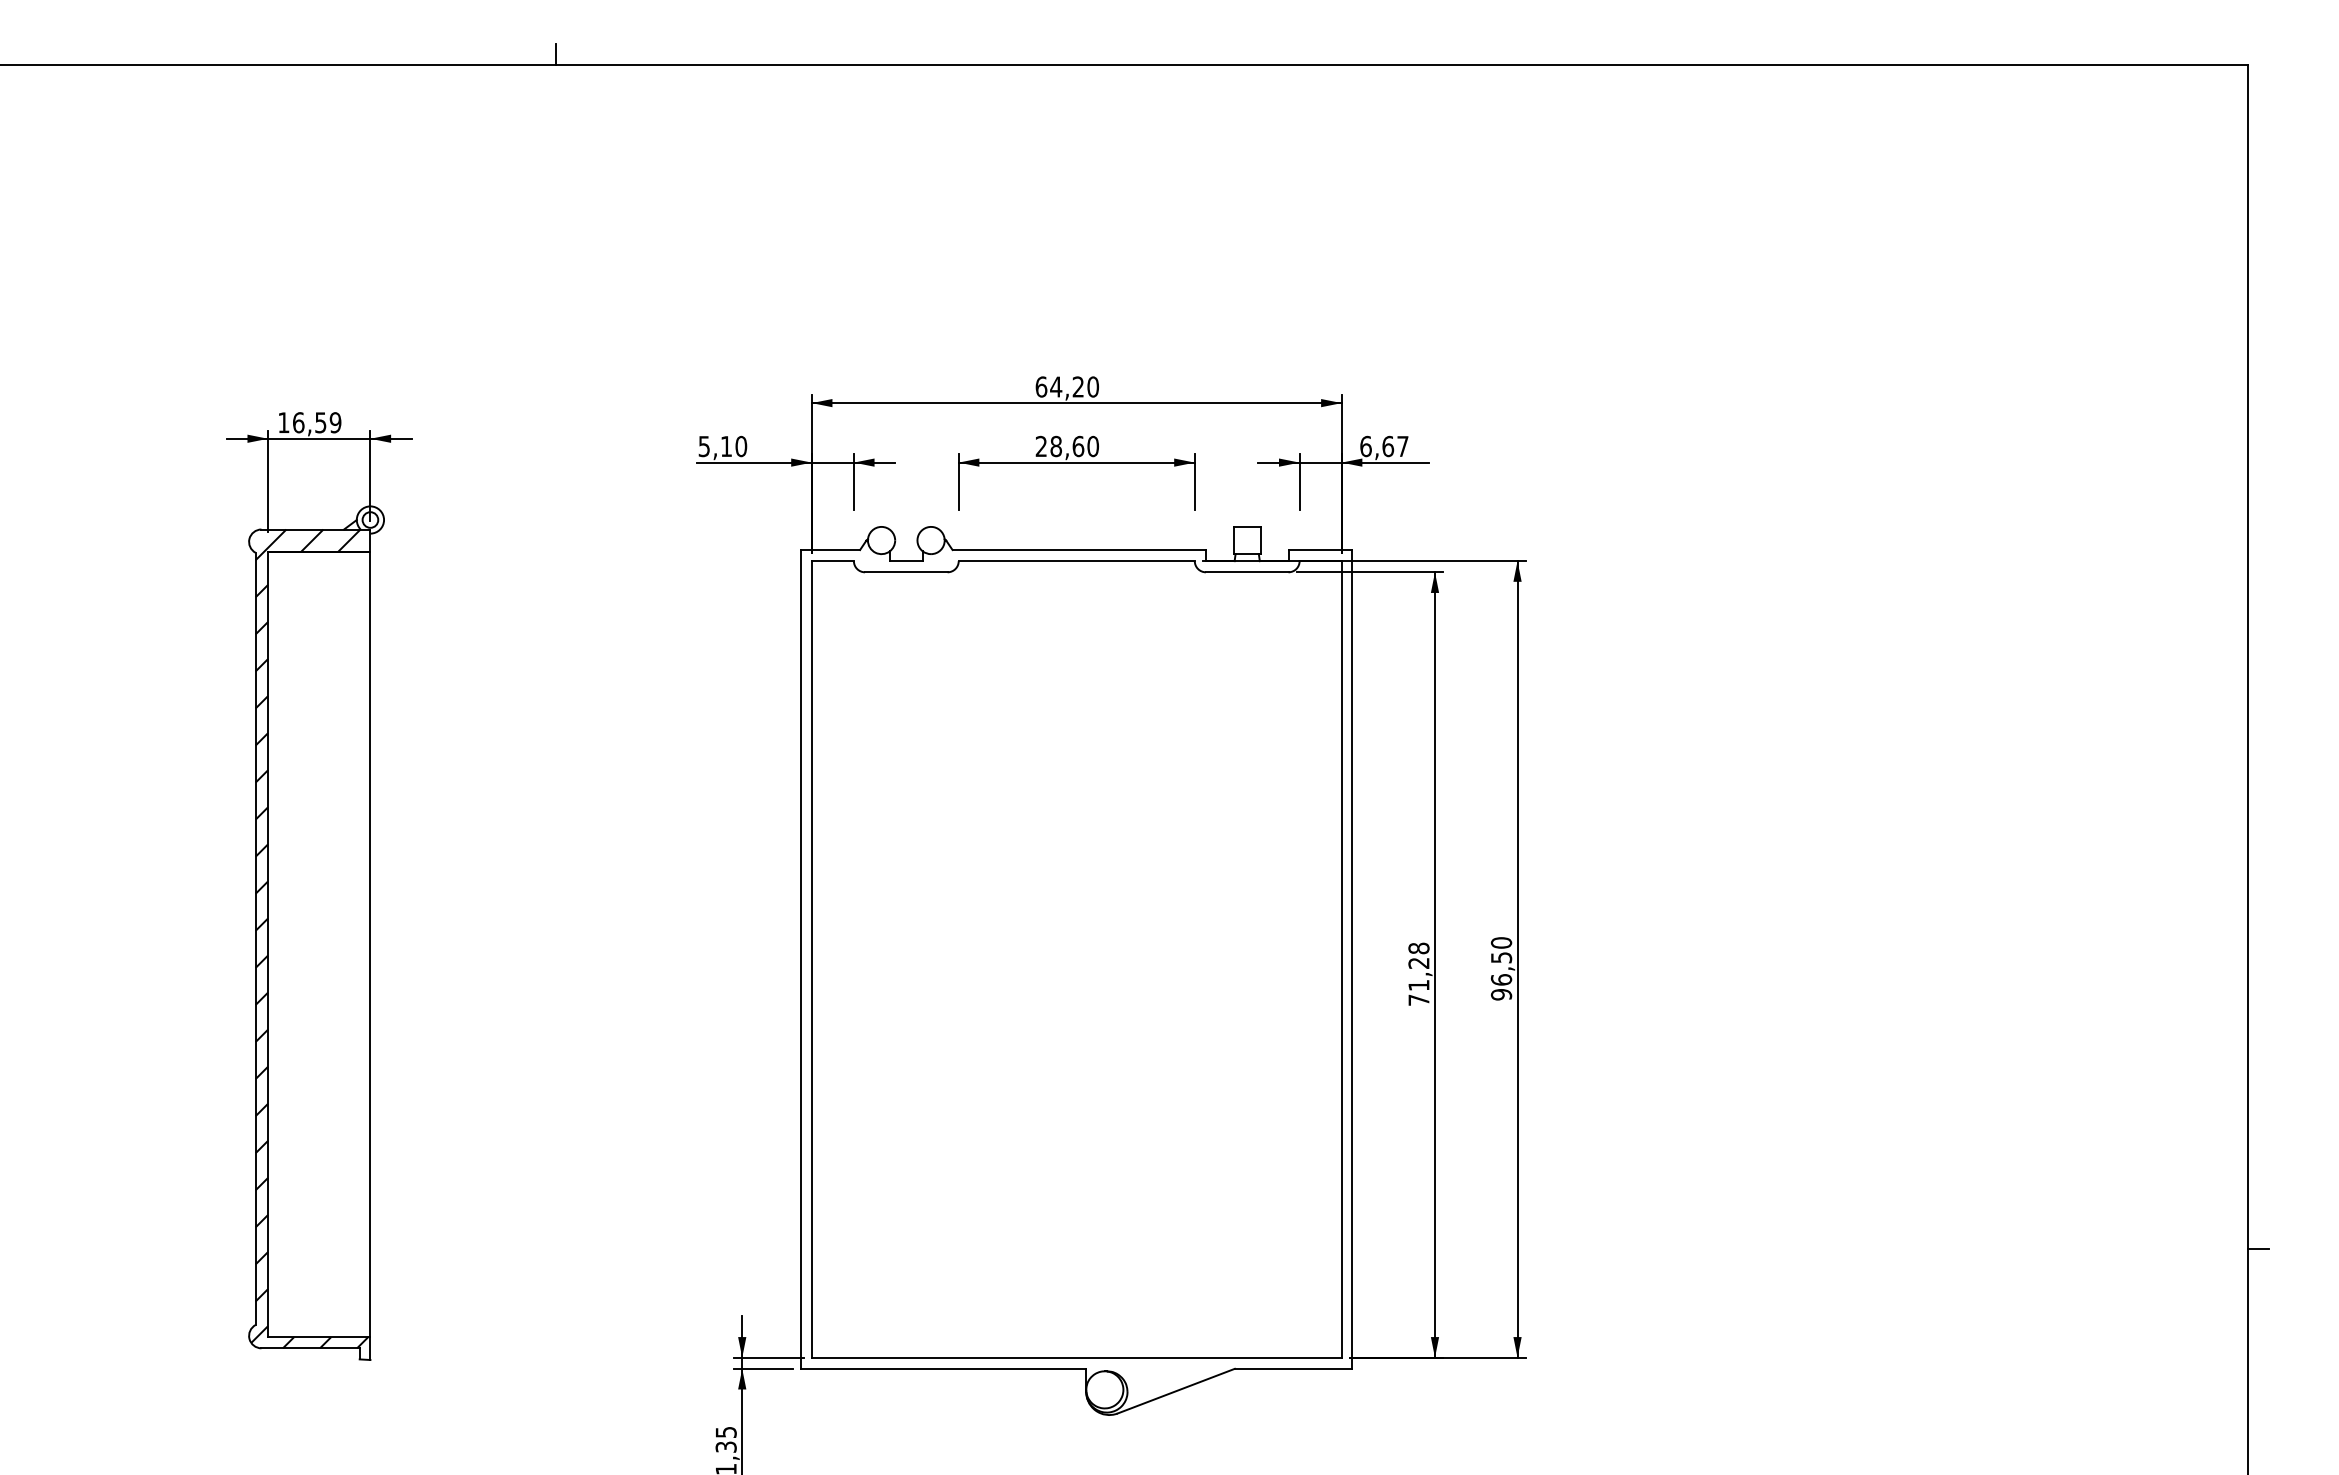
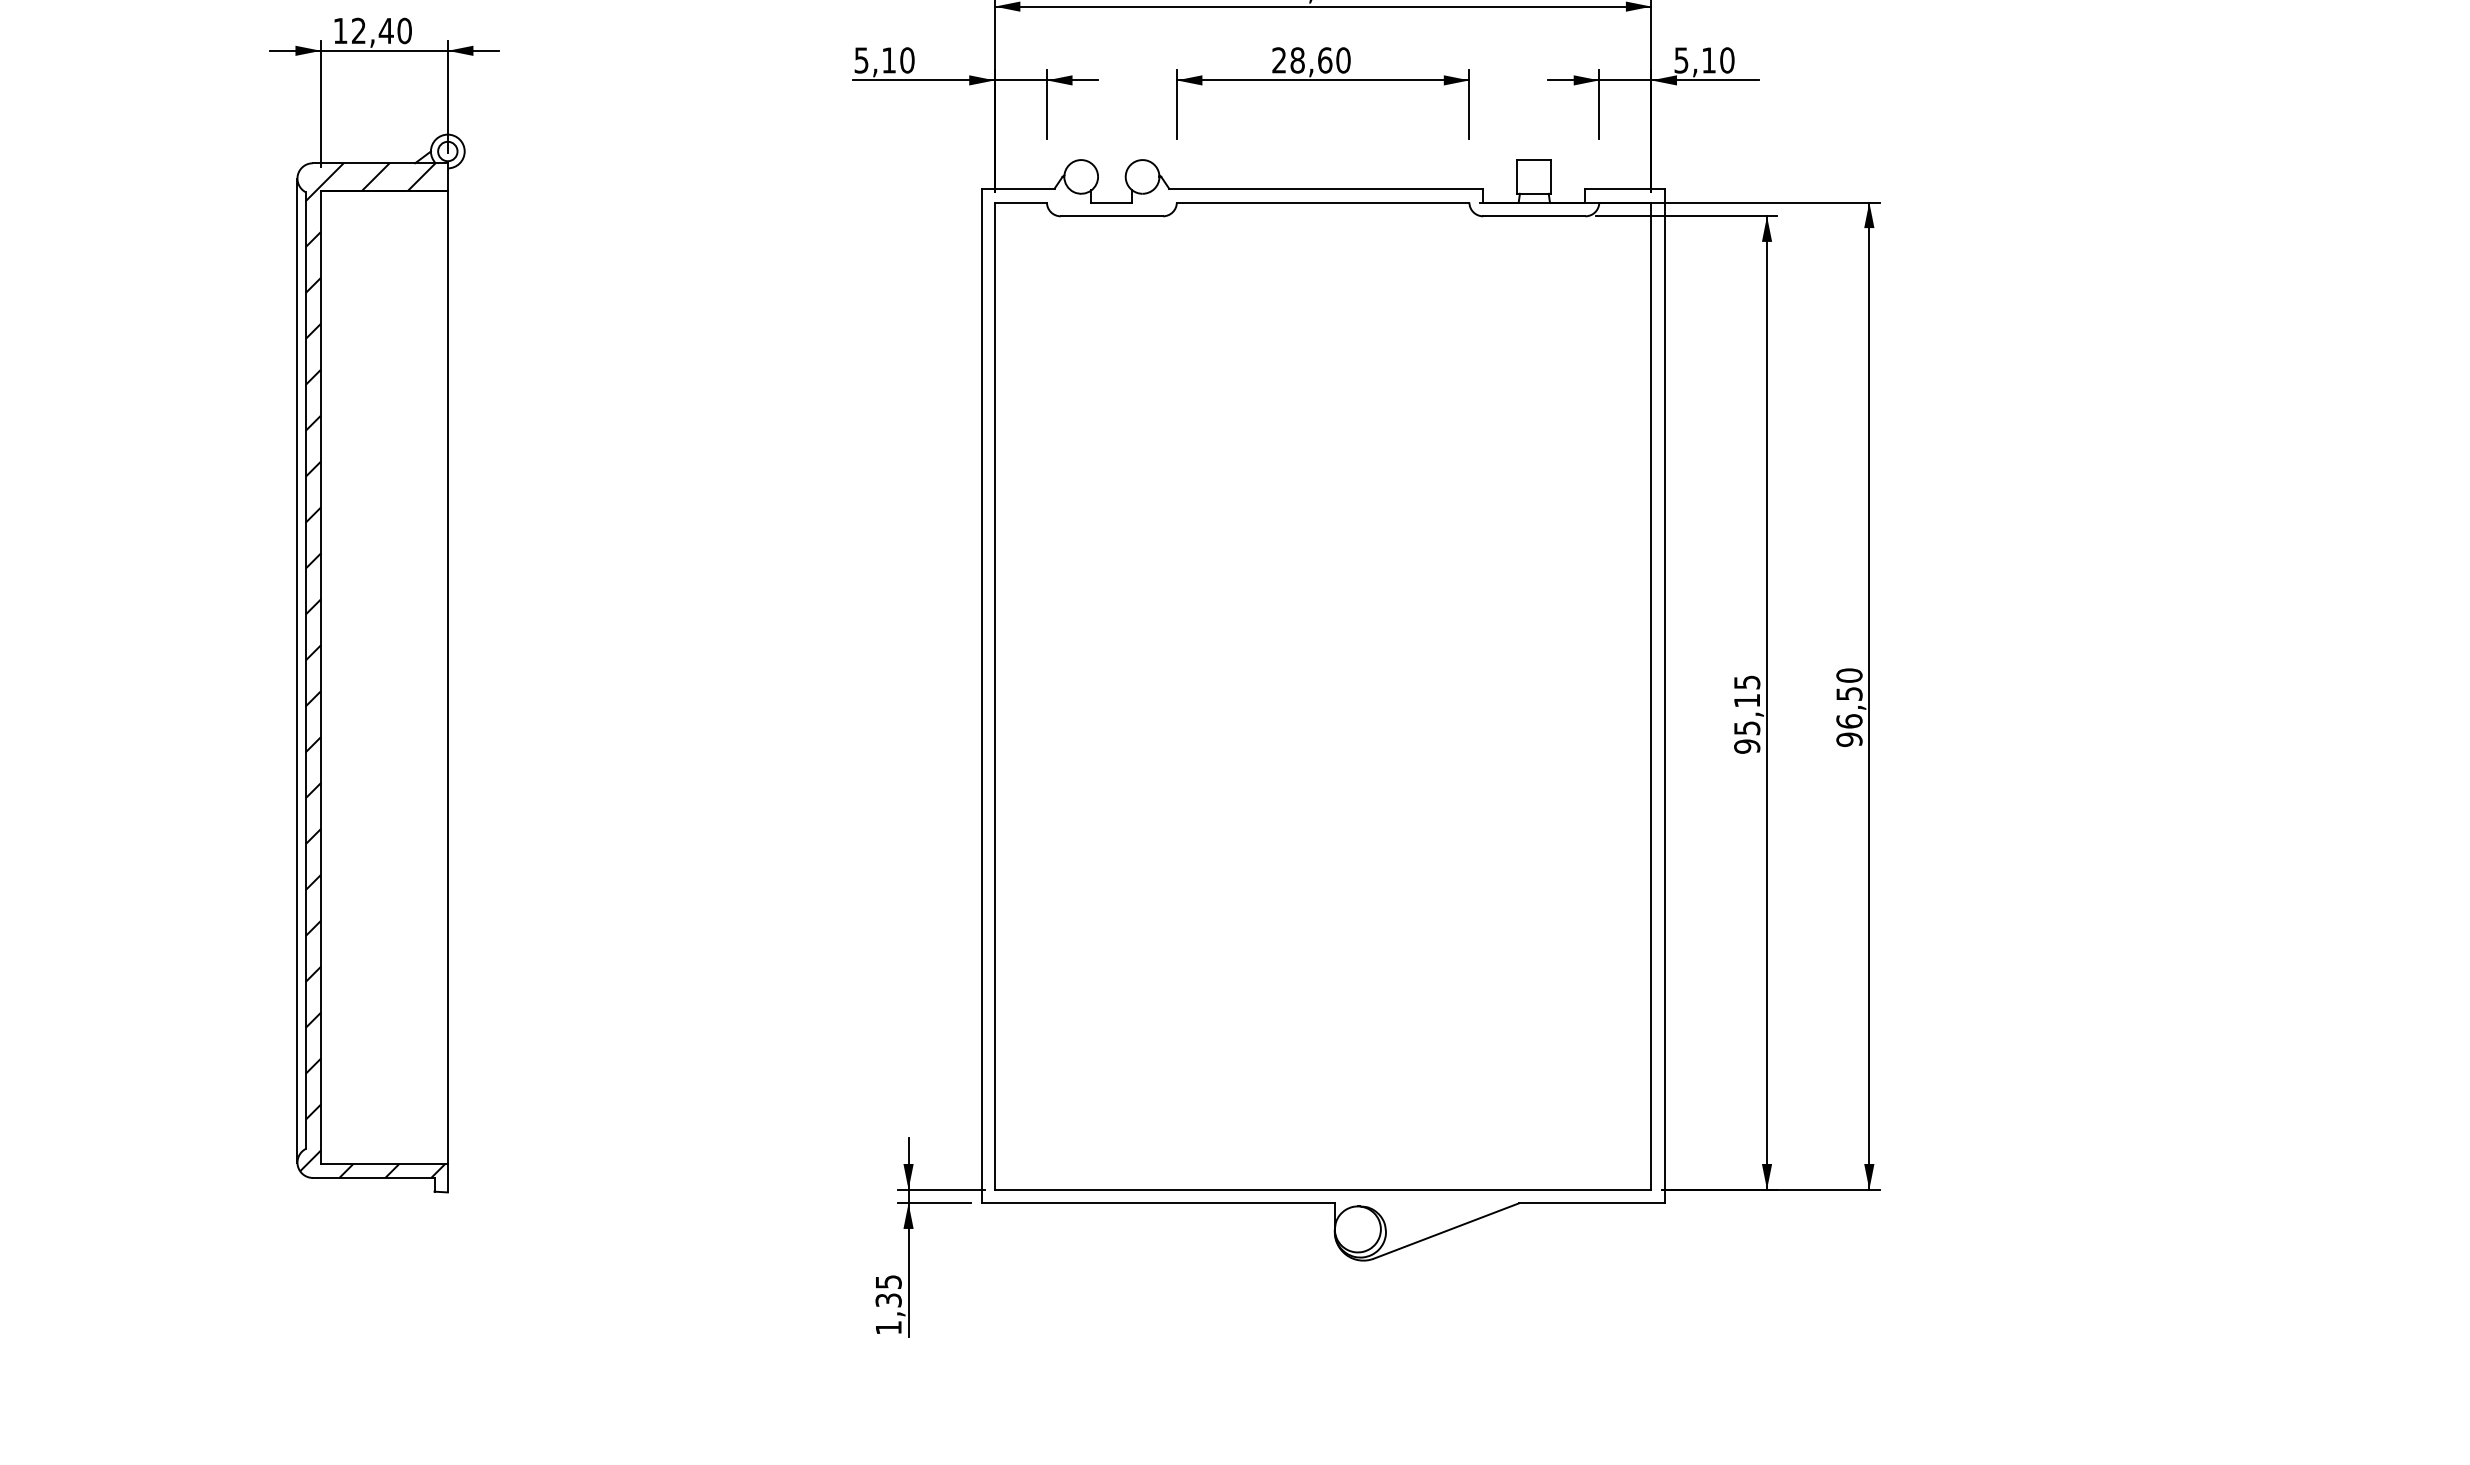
text: (317, 422) -> (382, 30), 16,59 -> 12,40
text: (1384, 446) -> (1704, 60), 6,67 -> 5,10
line: (249, 938) -> (297, 670), added
text: (1418, 974) -> (1746, 714), 71,28 -> 95,15

